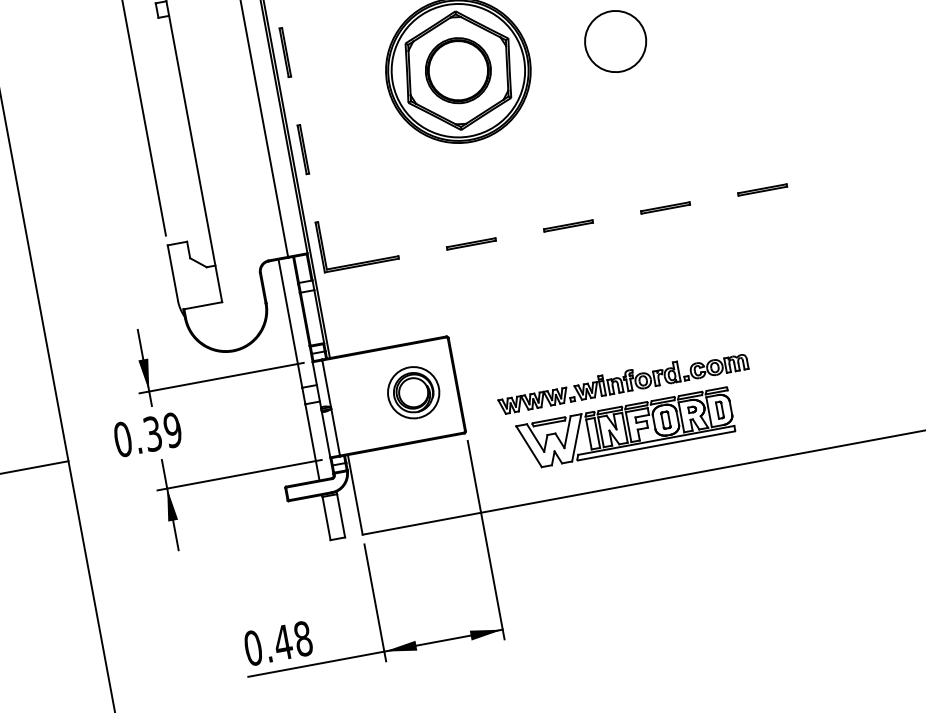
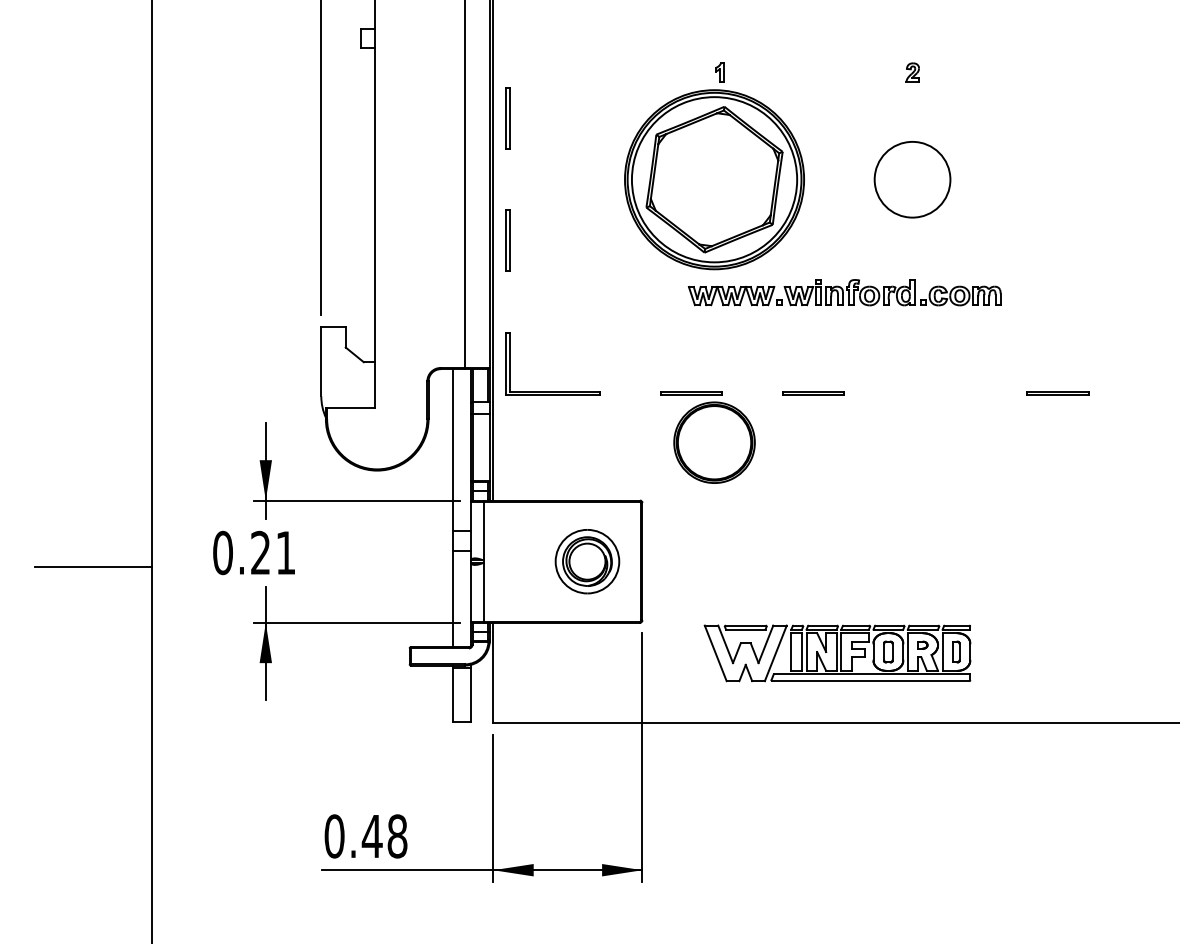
part: (458, 70) -> (714, 442), moved
line: (665, 207) -> (935, 392), removed
part: (622, 381) -> (844, 292), moved
text: (162, 431) -> (273, 552), 0.39 -> 0.21

